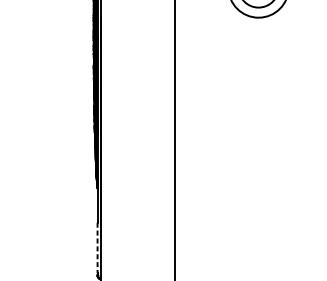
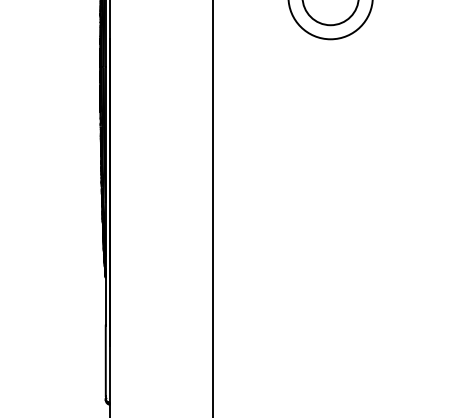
line: (97, 248) -> (105, 361), dashed -> solid

